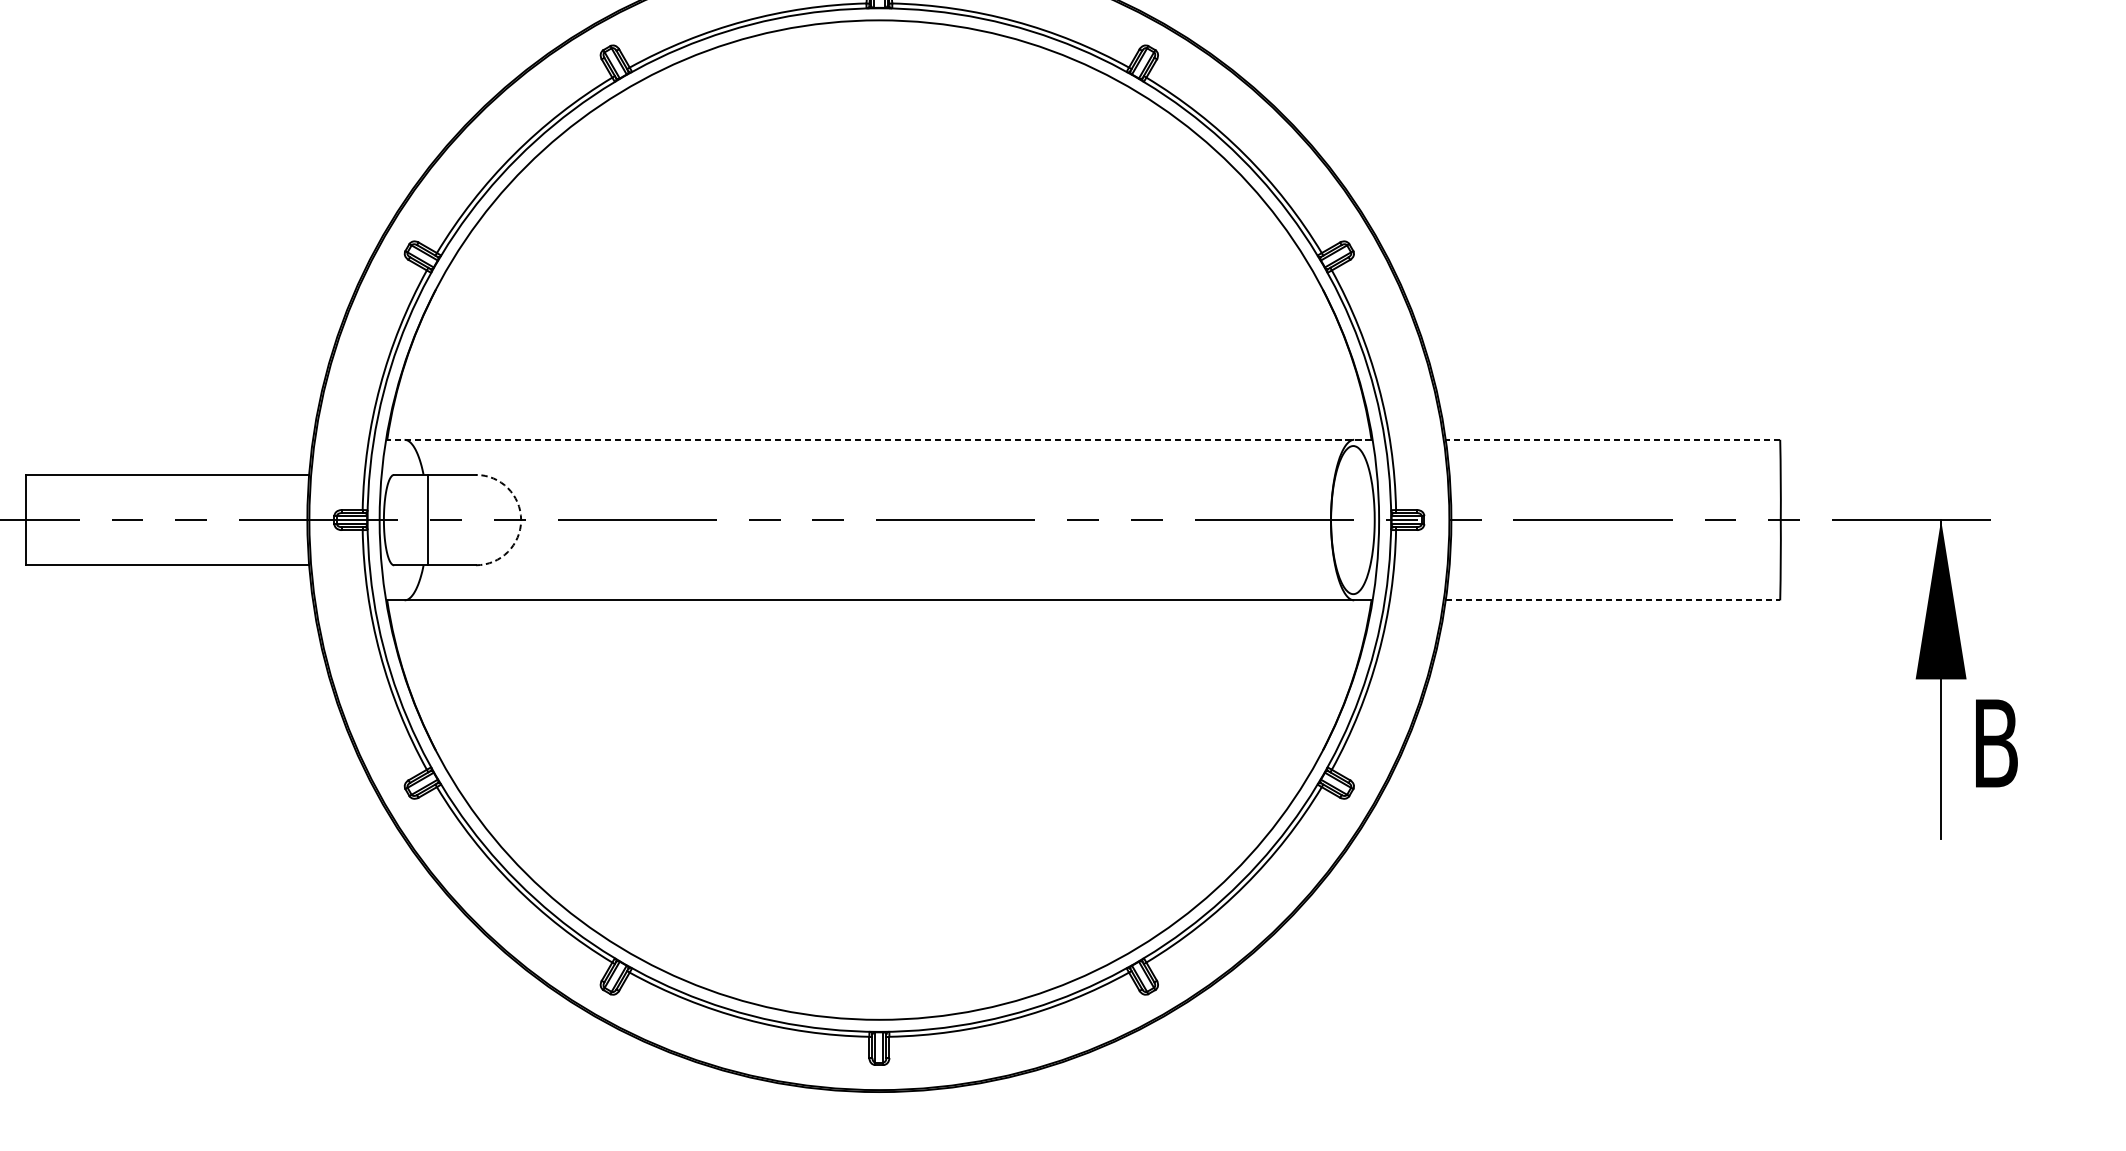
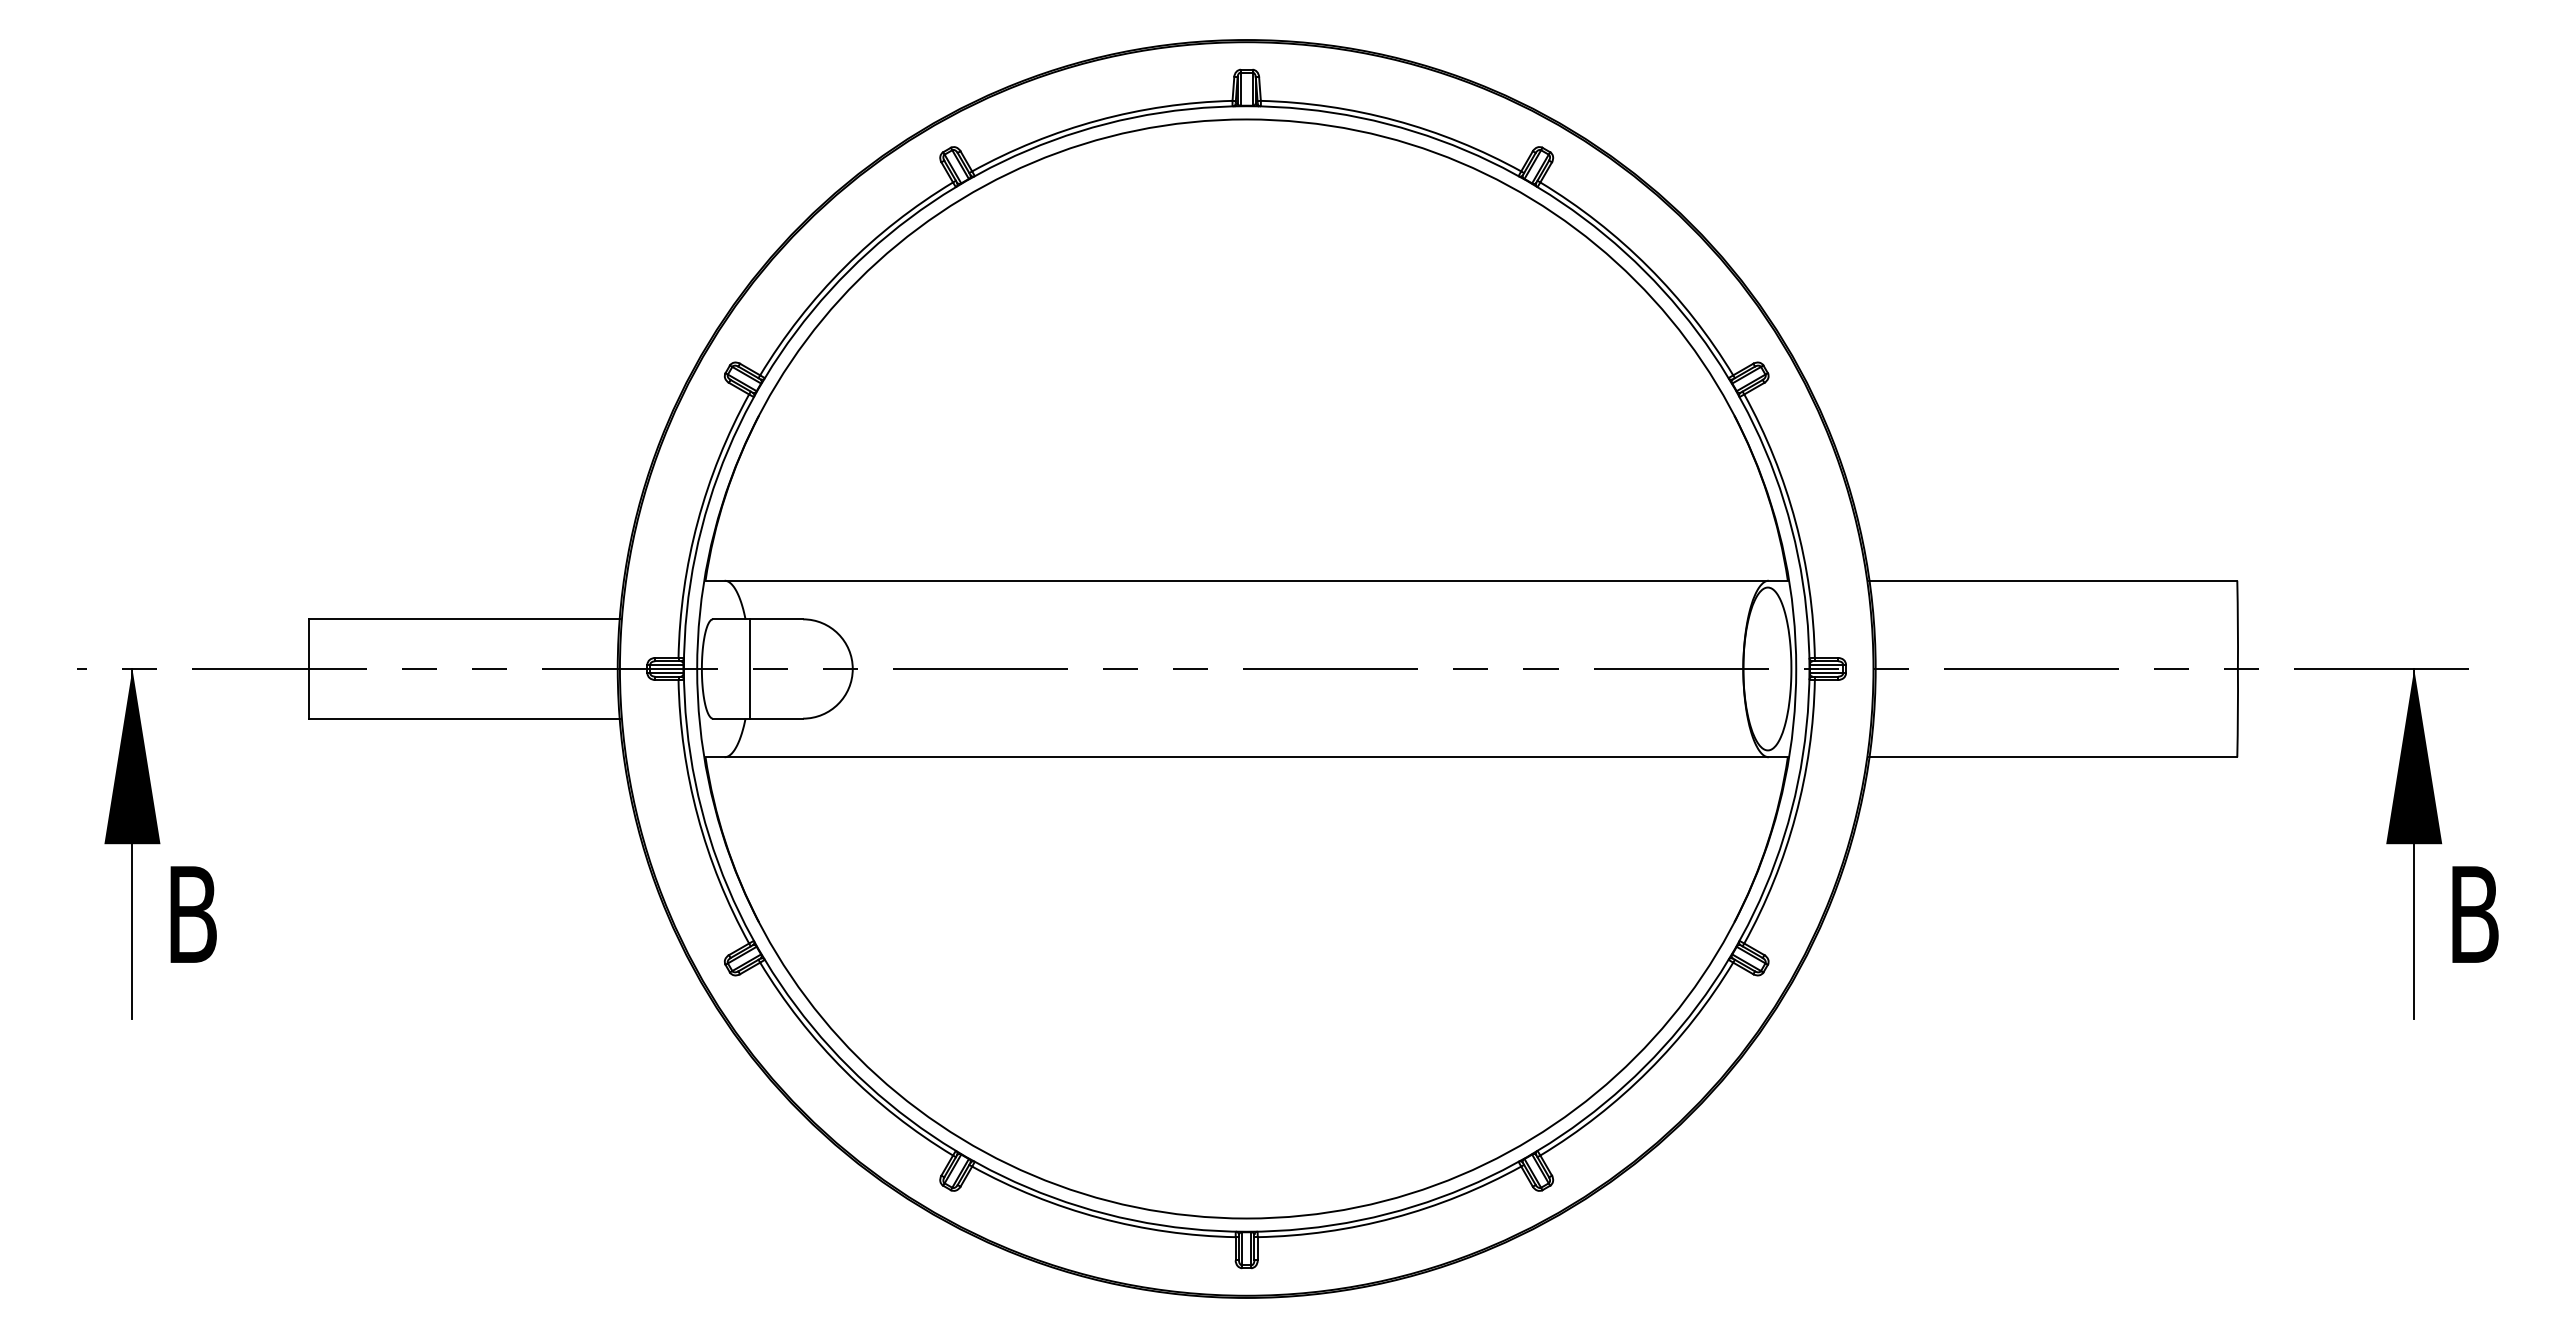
line: (879, 439) -> (1246, 580), dashed -> solid
line: (1613, 439) -> (2053, 580), dashed -> solid
arc: (520, 520) -> (852, 669), dashed -> solid
line: (1613, 600) -> (2053, 757), dashed -> solid

